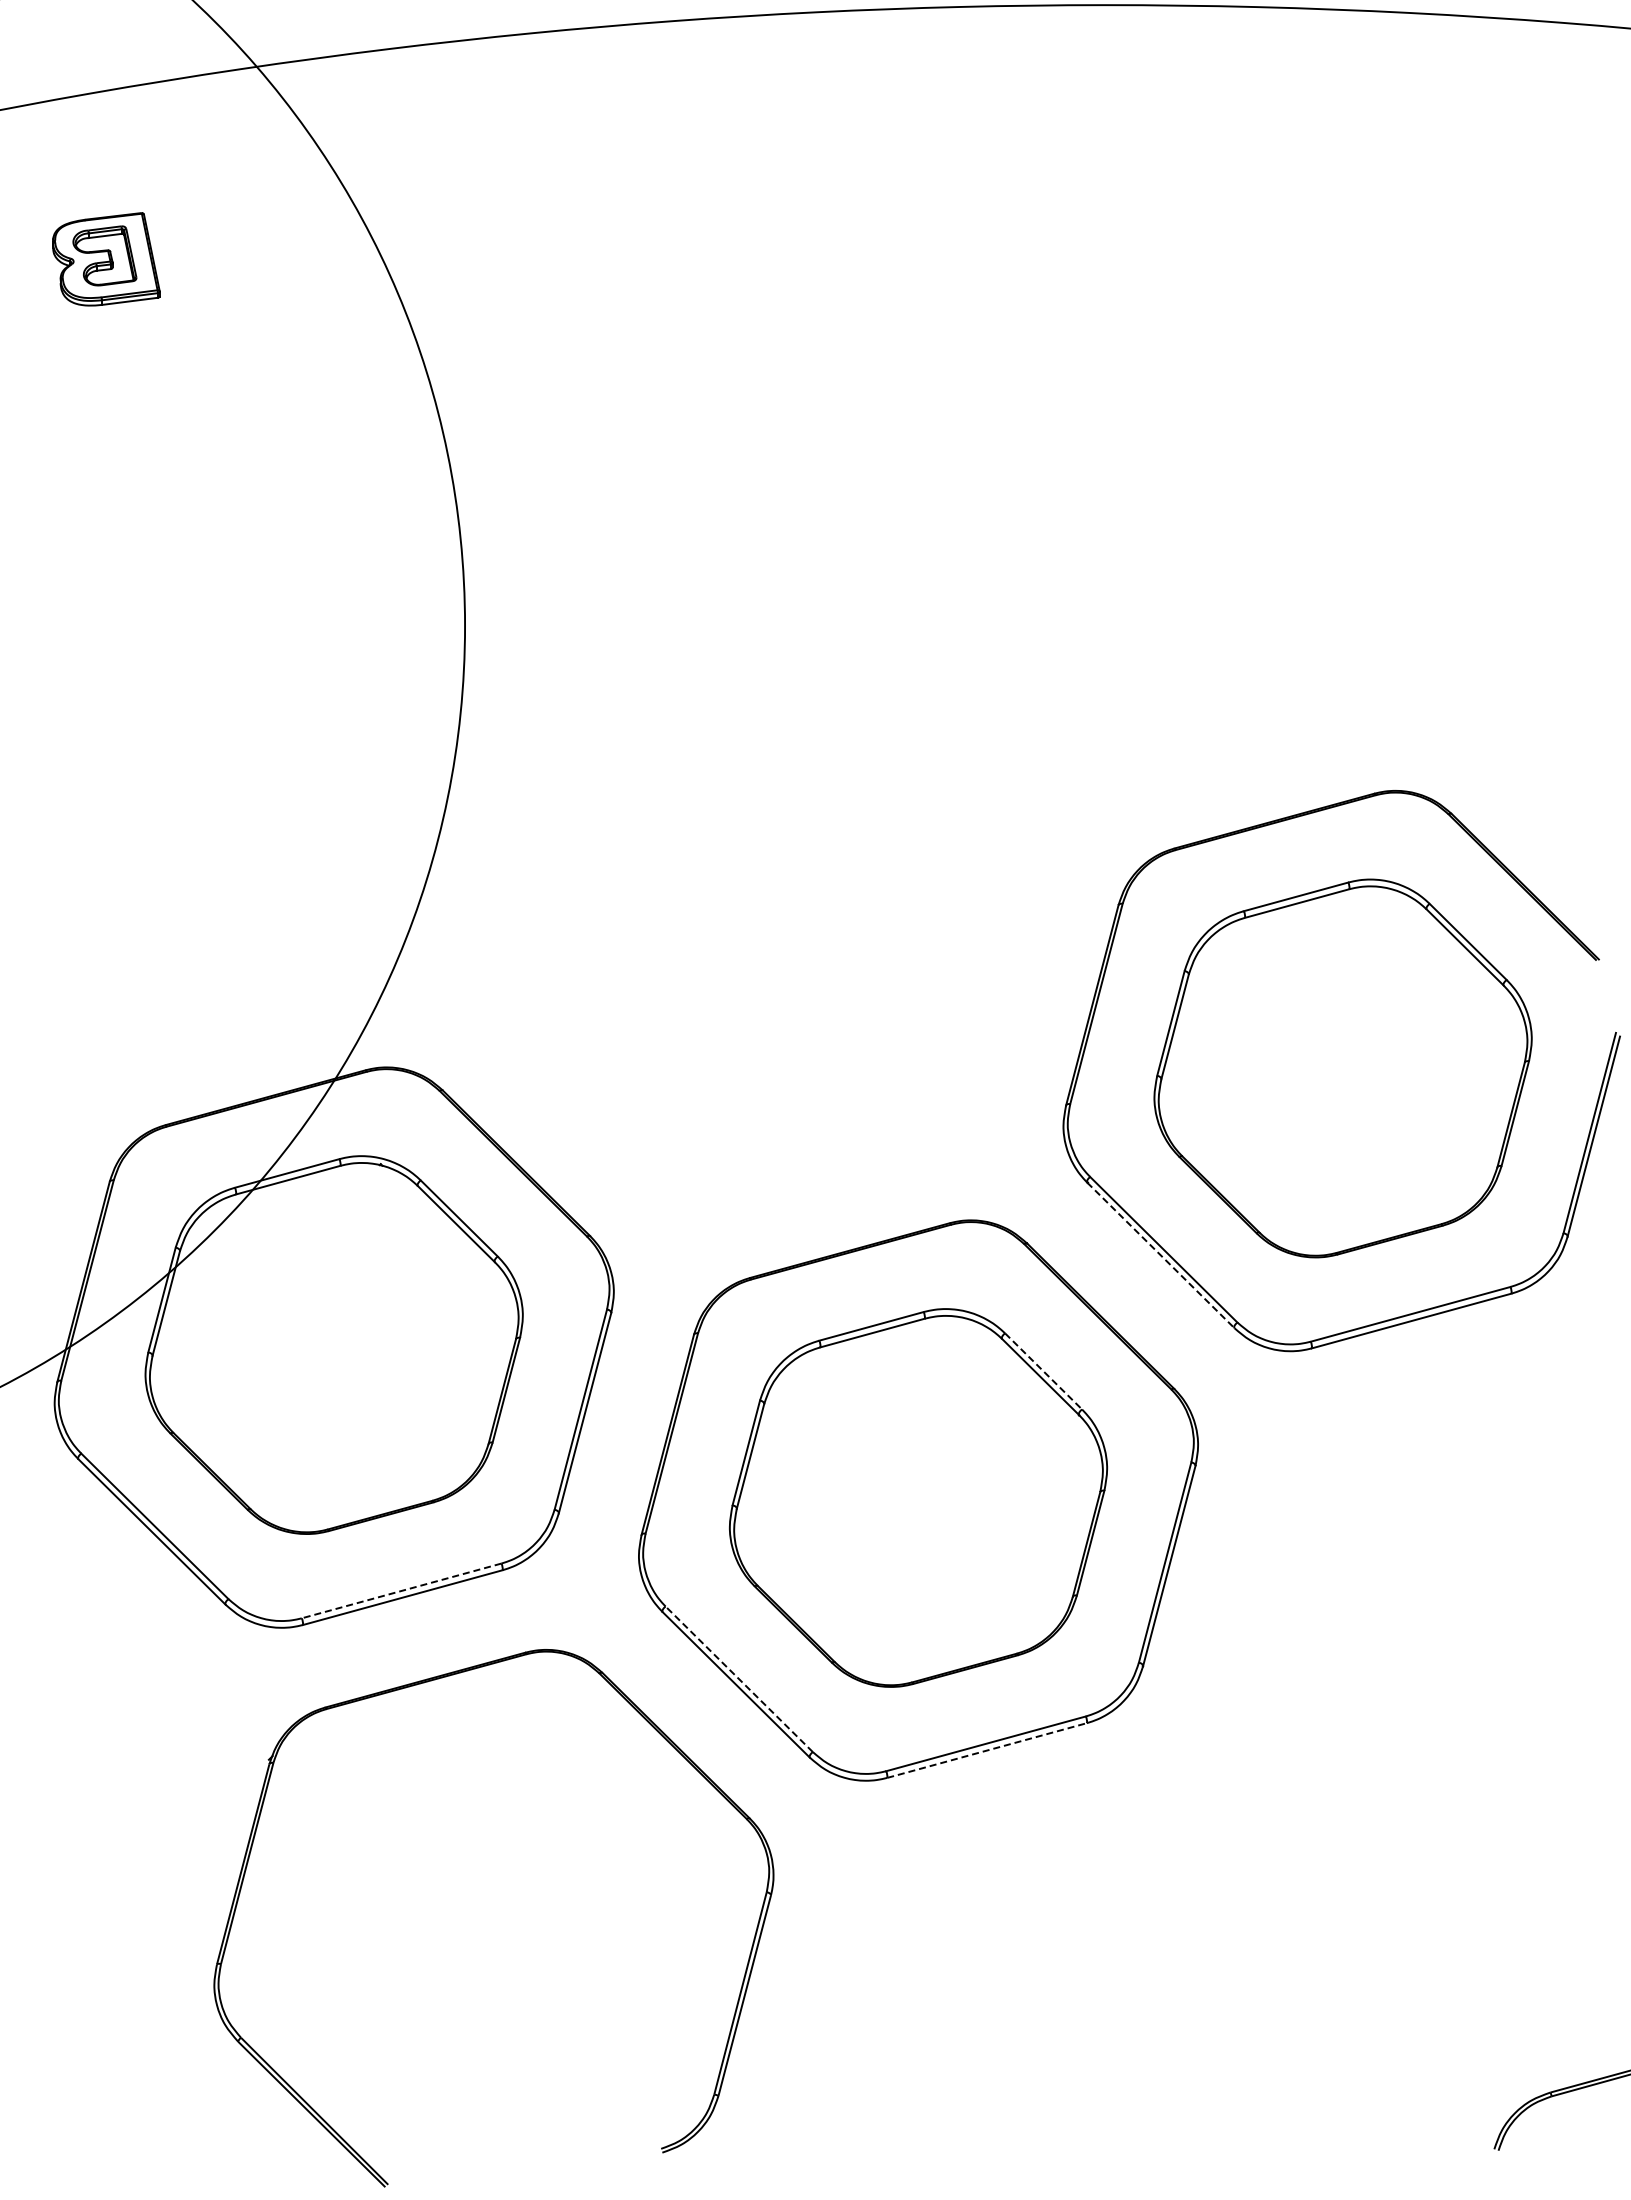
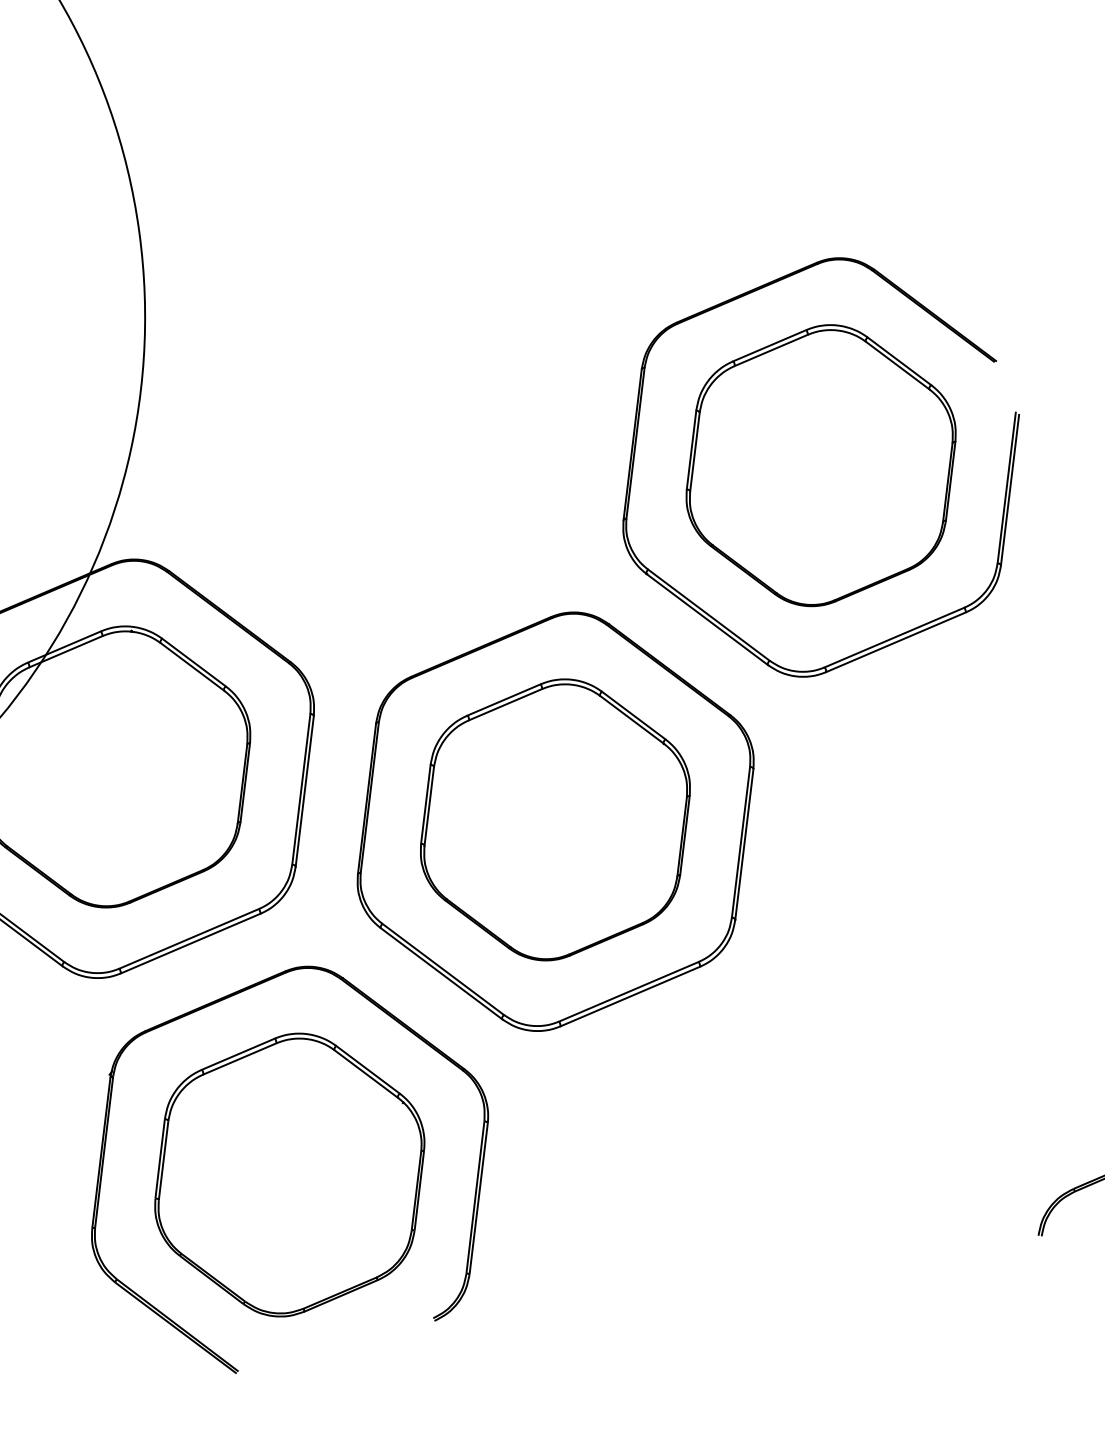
line: (1160, 1255) -> (707, 619), dashed -> solid
line: (1043, 1371) -> (633, 715), dashed -> solid
line: (401, 1590) -> (189, 938), dashed -> solid
line: (739, 1679) -> (443, 969), dashed -> solid
line: (987, 1750) -> (630, 996), dashed -> solid
part: (493, 1928) -> (289, 1174), added

